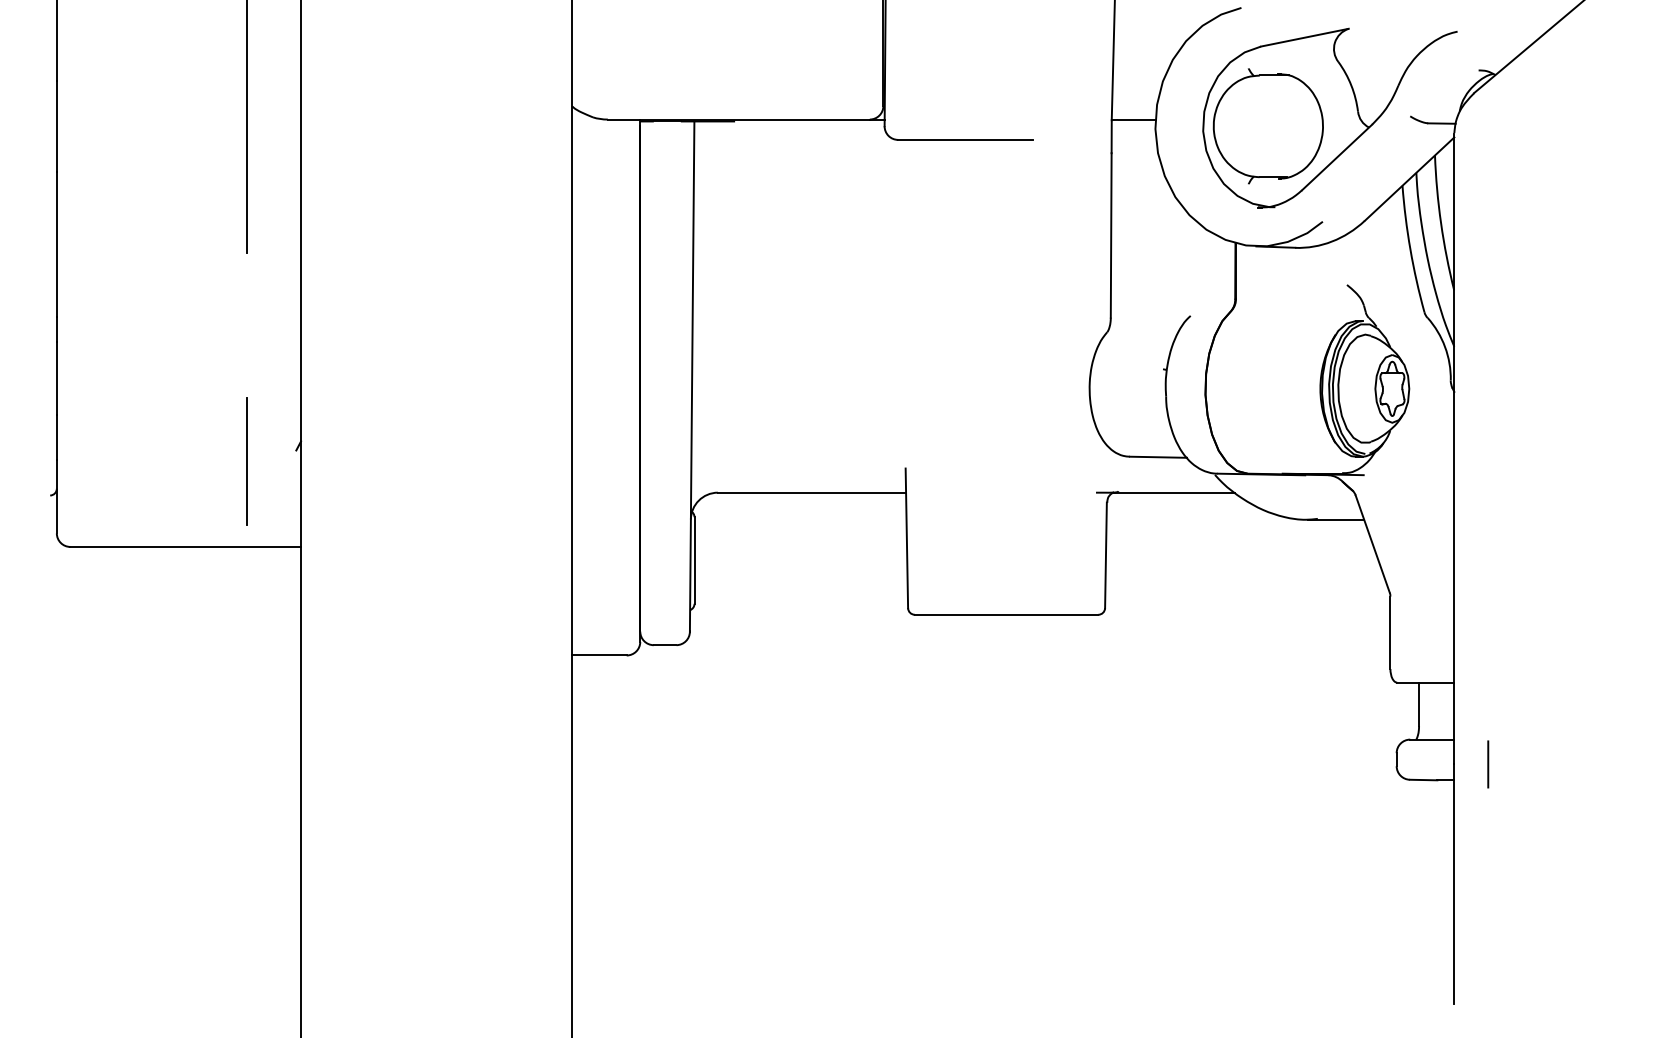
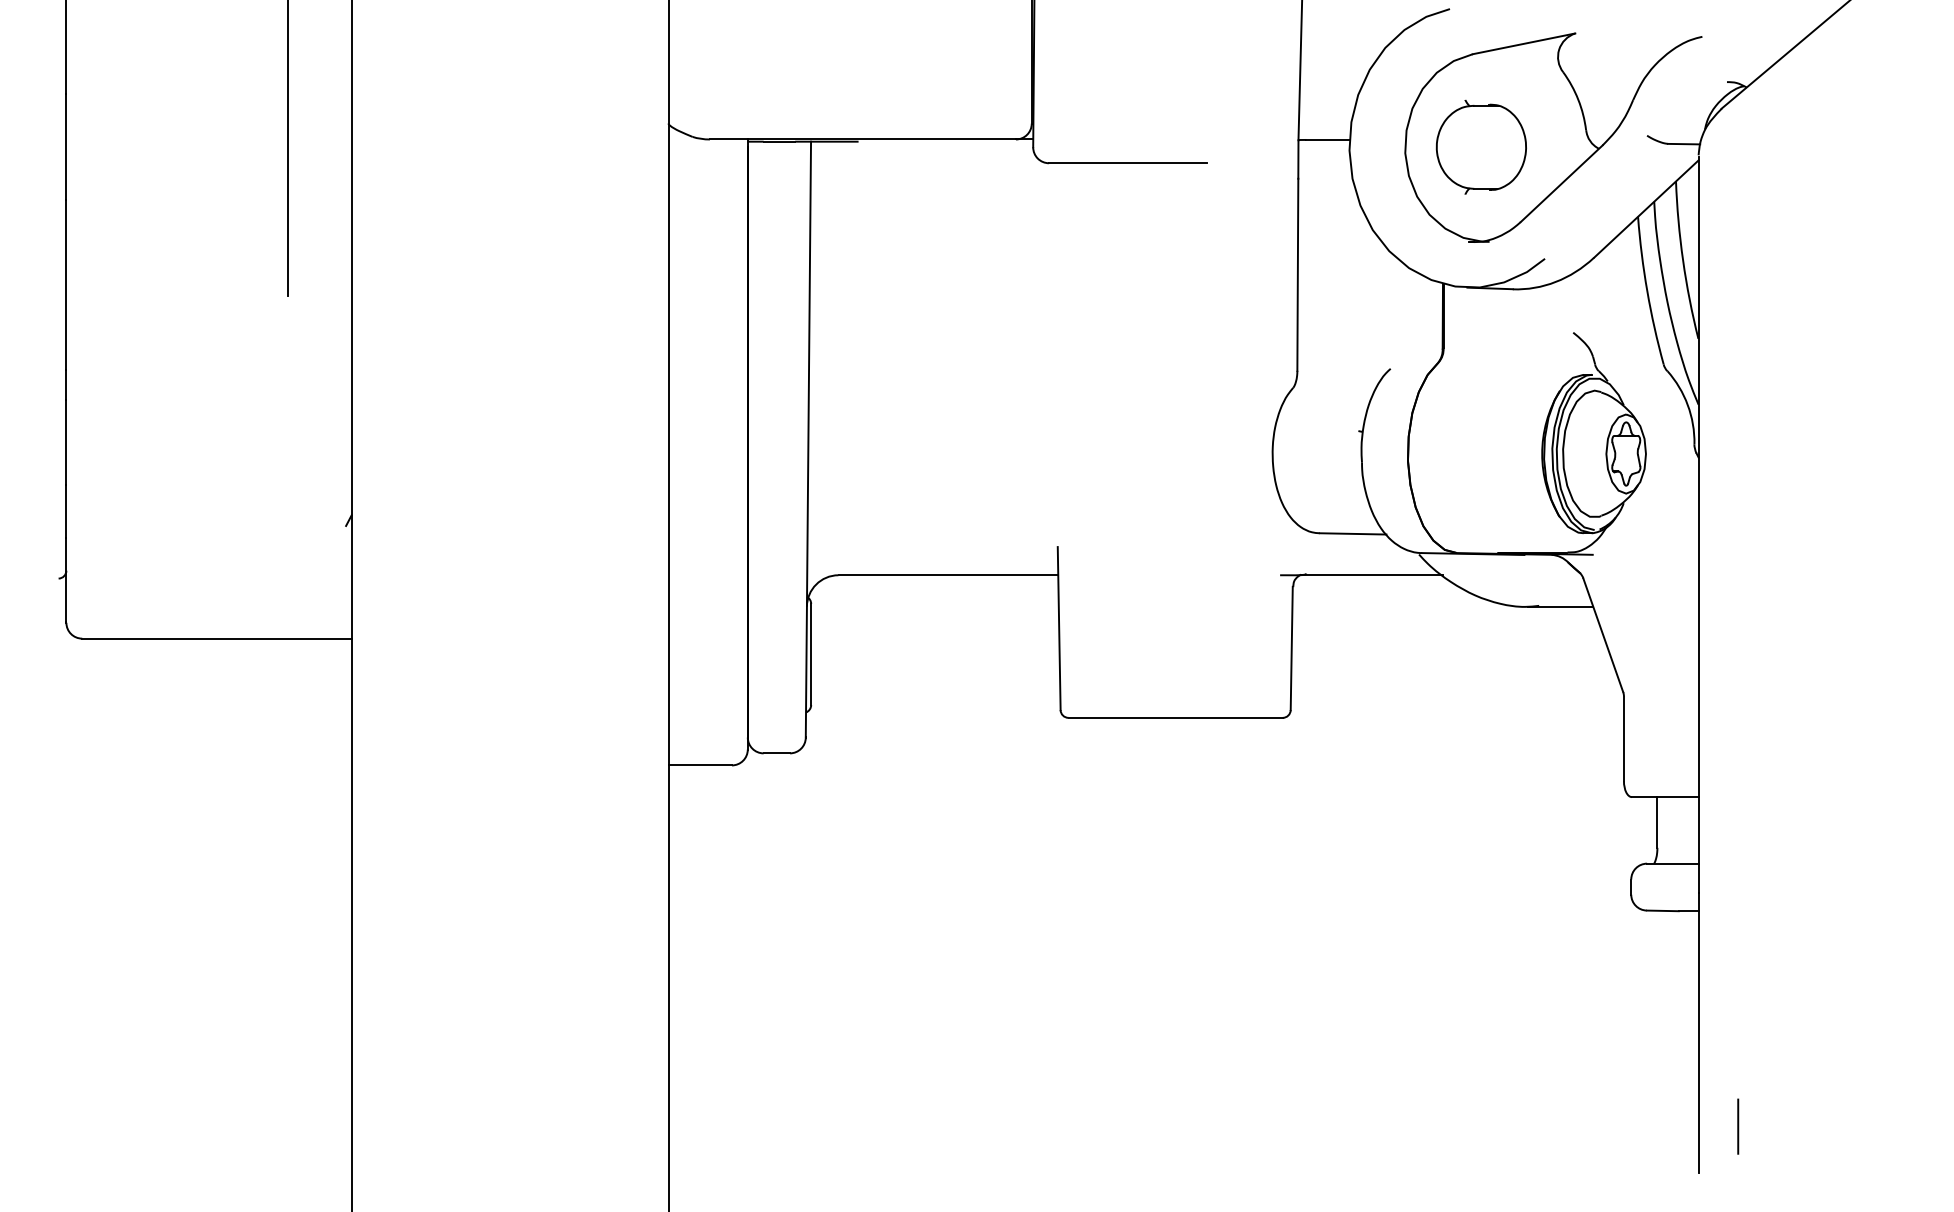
part: (1268, 125) -> (1481, 146), size x0.7
line: (247, 461) -> (288, 538), removed
line: (1488, 764) -> (1738, 1126), moved

